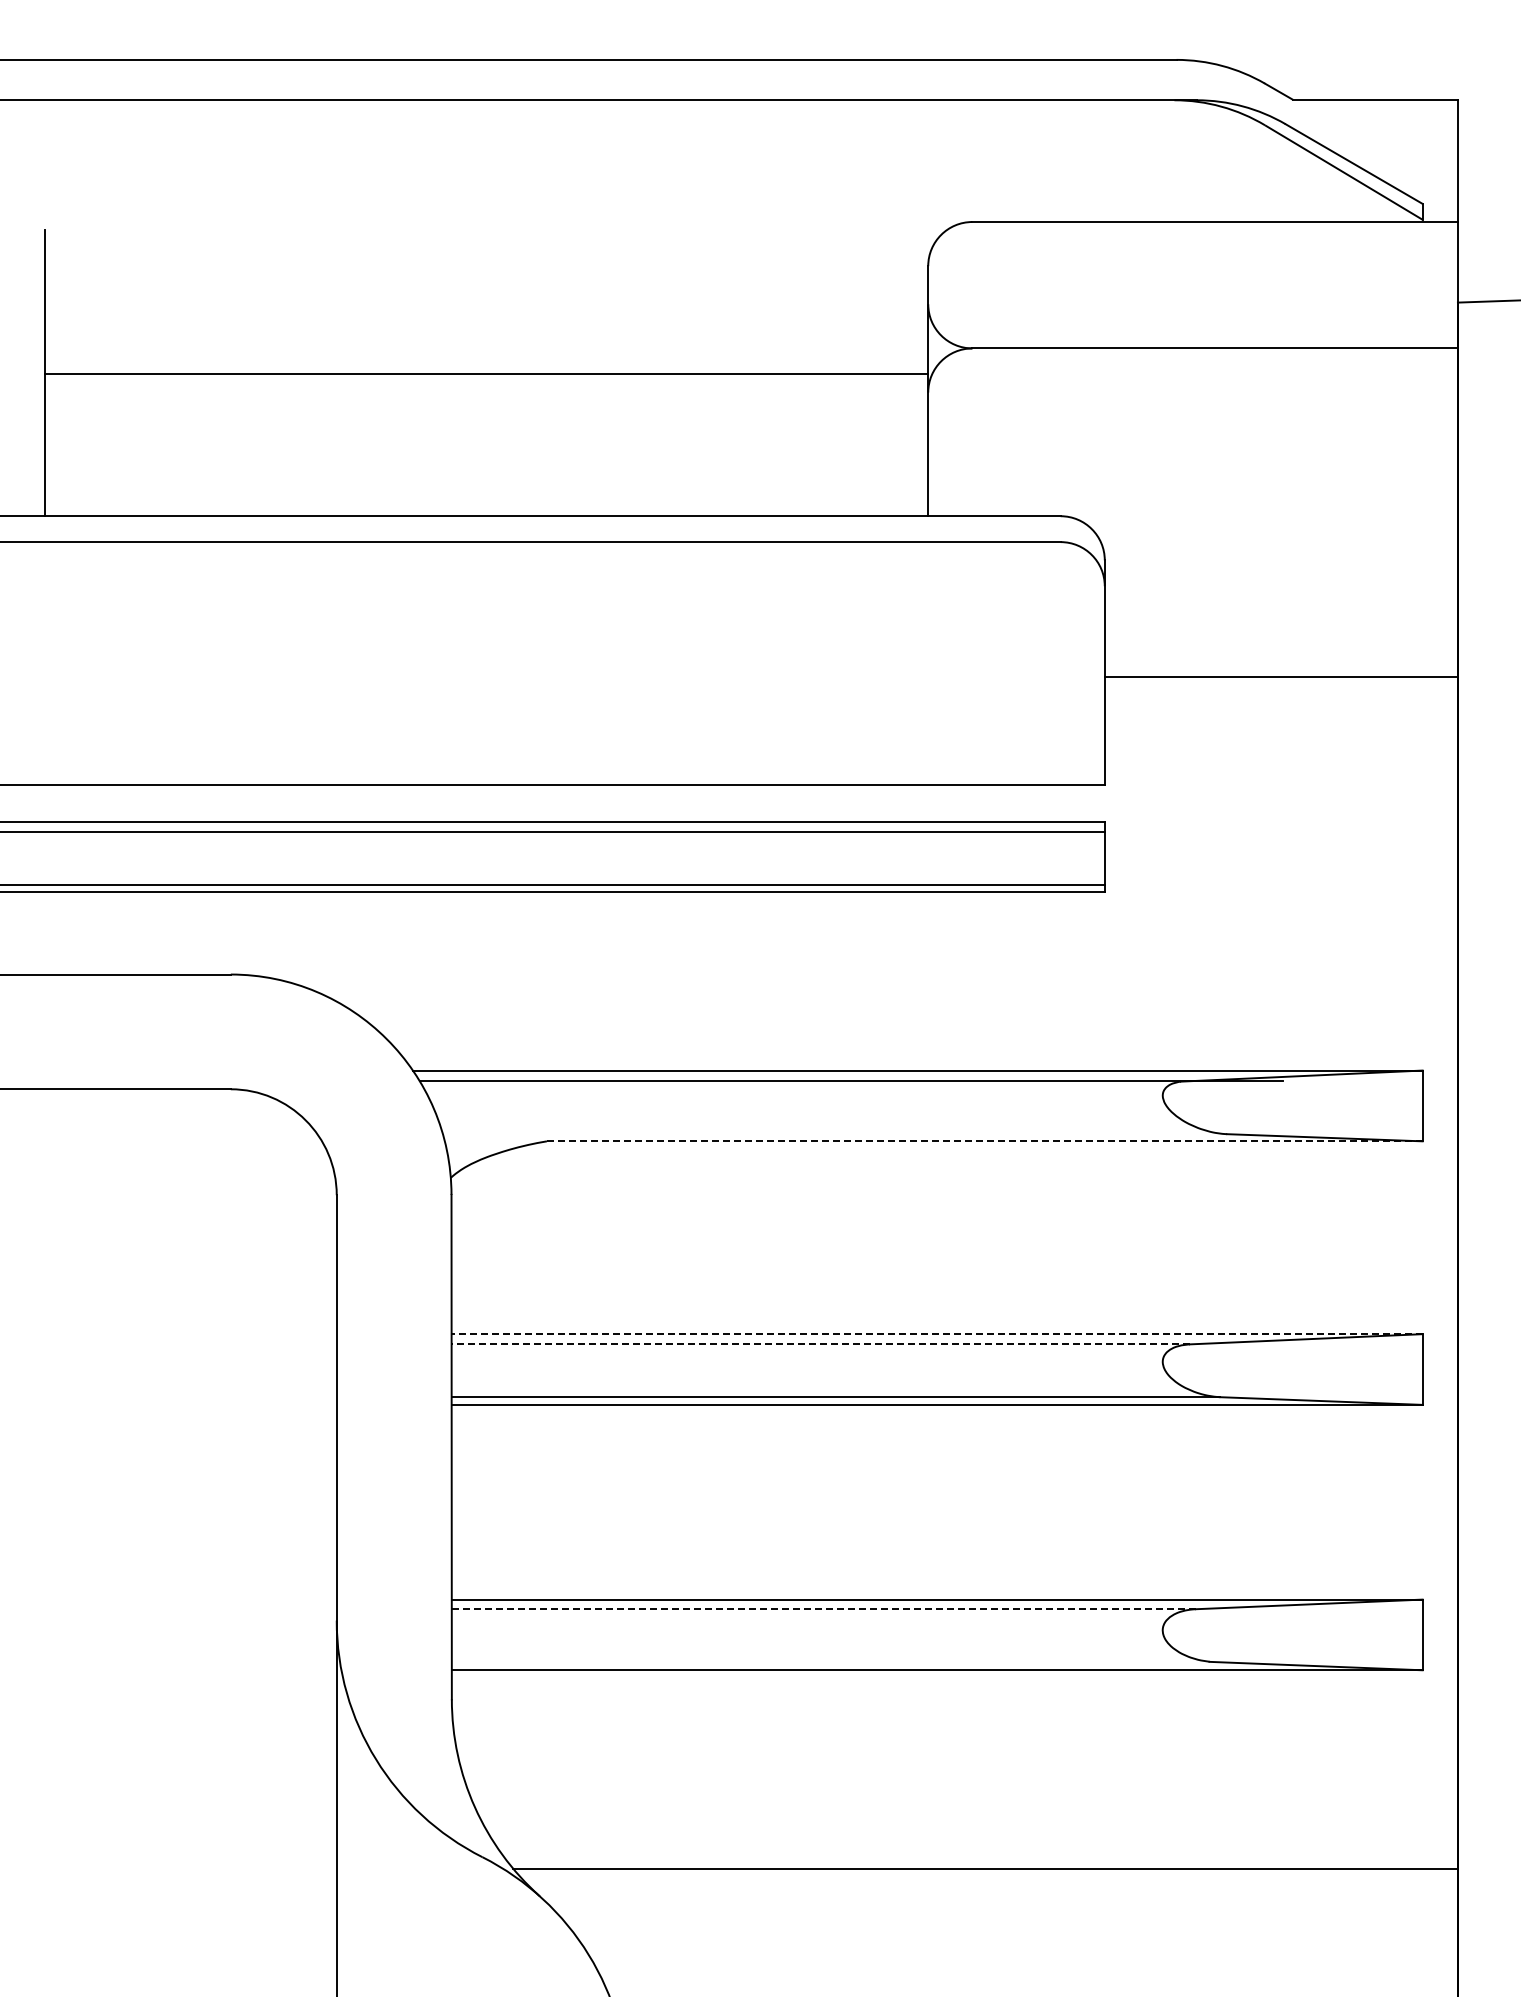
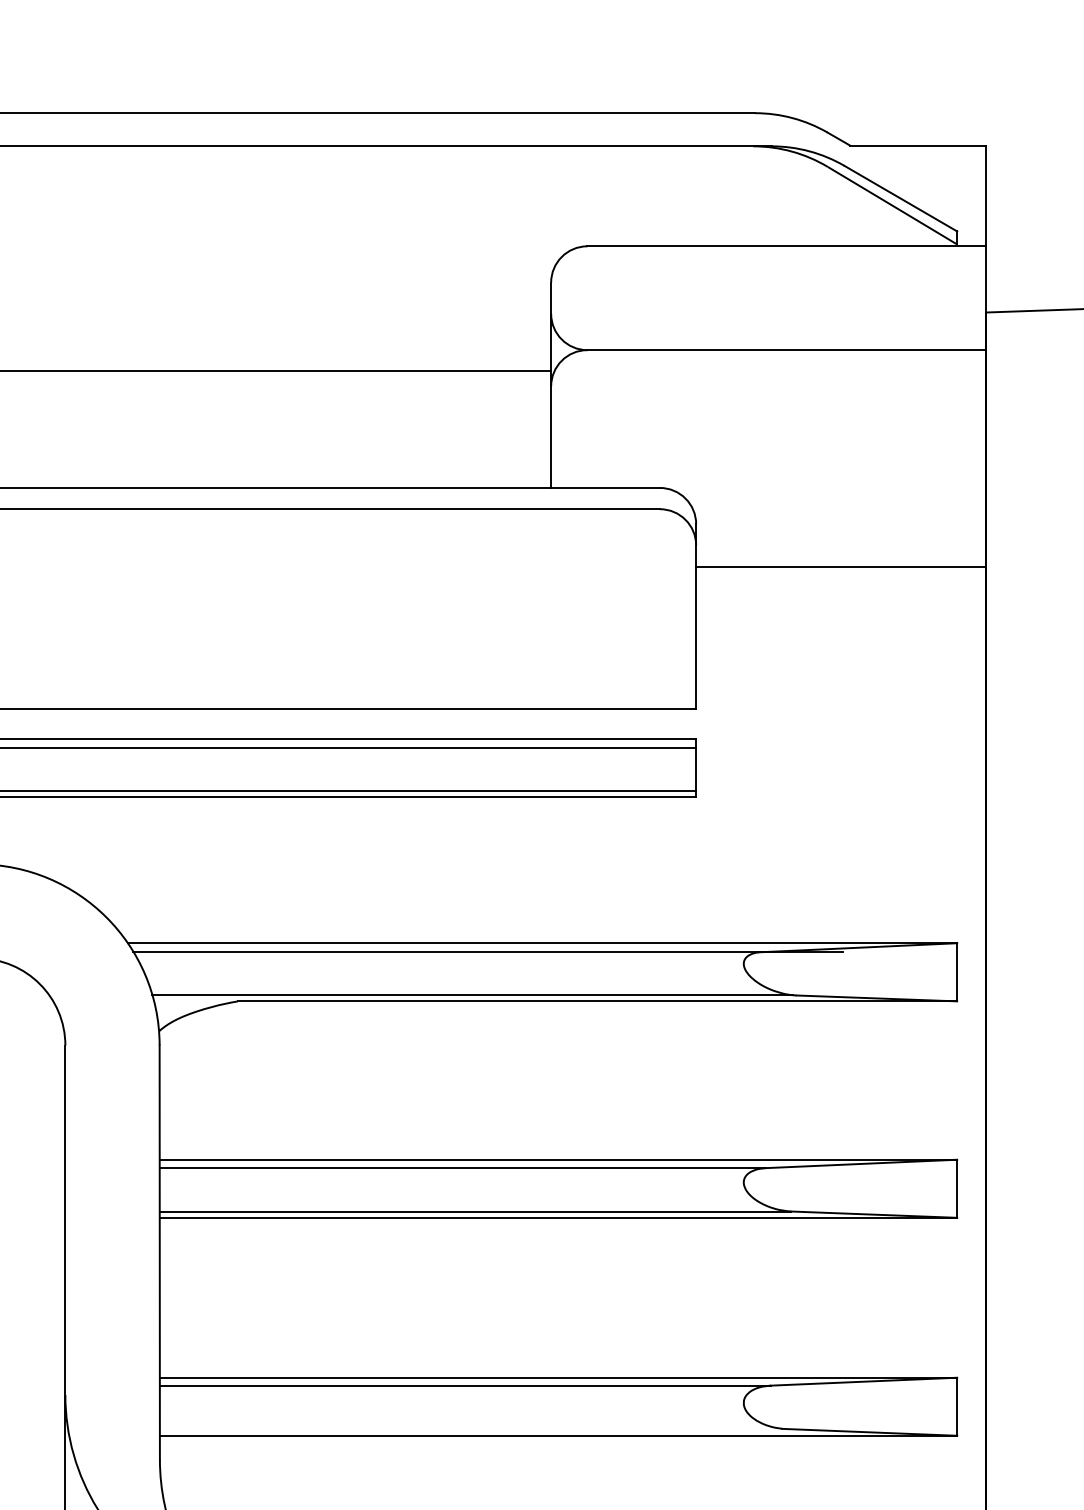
line: (1280, 676) -> (840, 566), moved
line: (832, 1133) -> (472, 994), added
line: (984, 1141) -> (597, 1001), dashed -> solid
line: (936, 1334) -> (557, 1160), dashed -> solid
line: (820, 1344) -> (462, 1168), dashed -> solid
line: (823, 1609) -> (465, 1385), dashed -> solid

